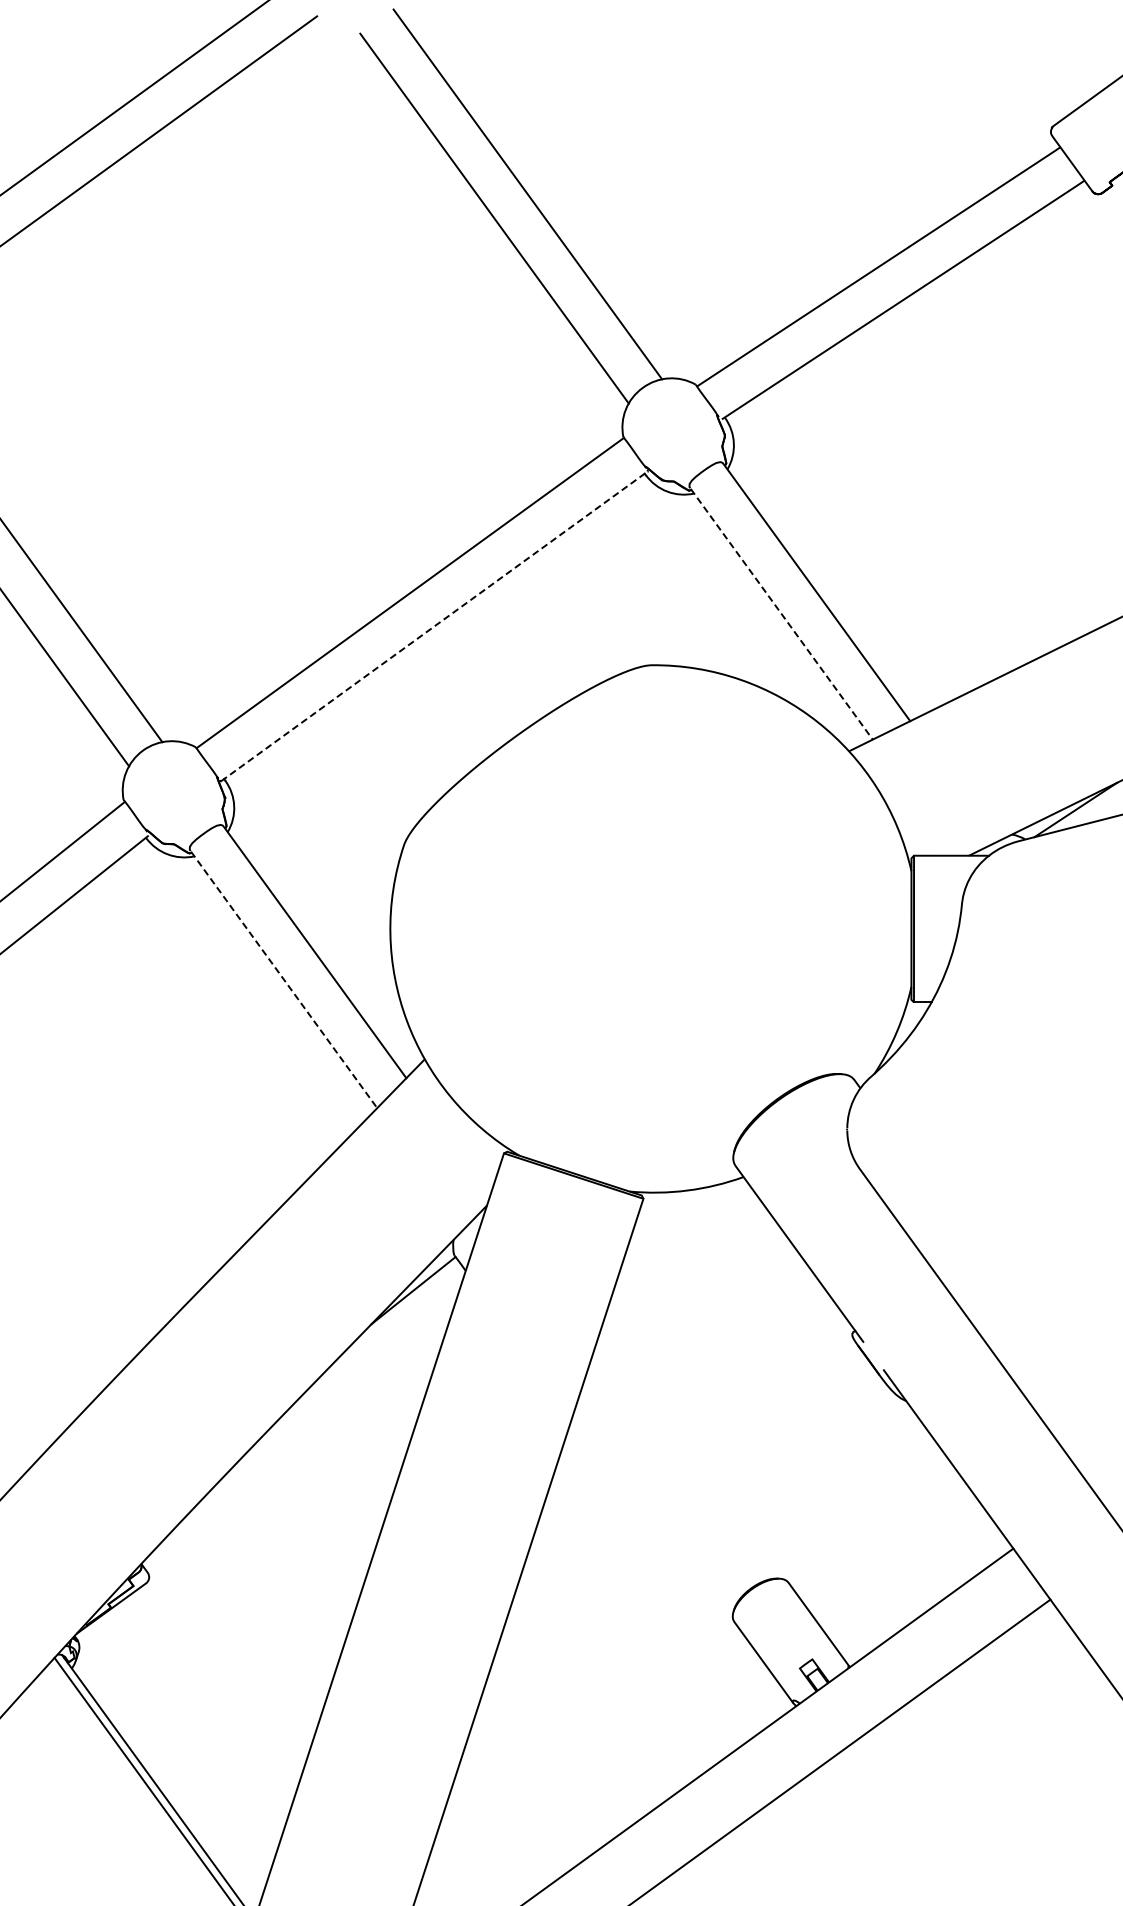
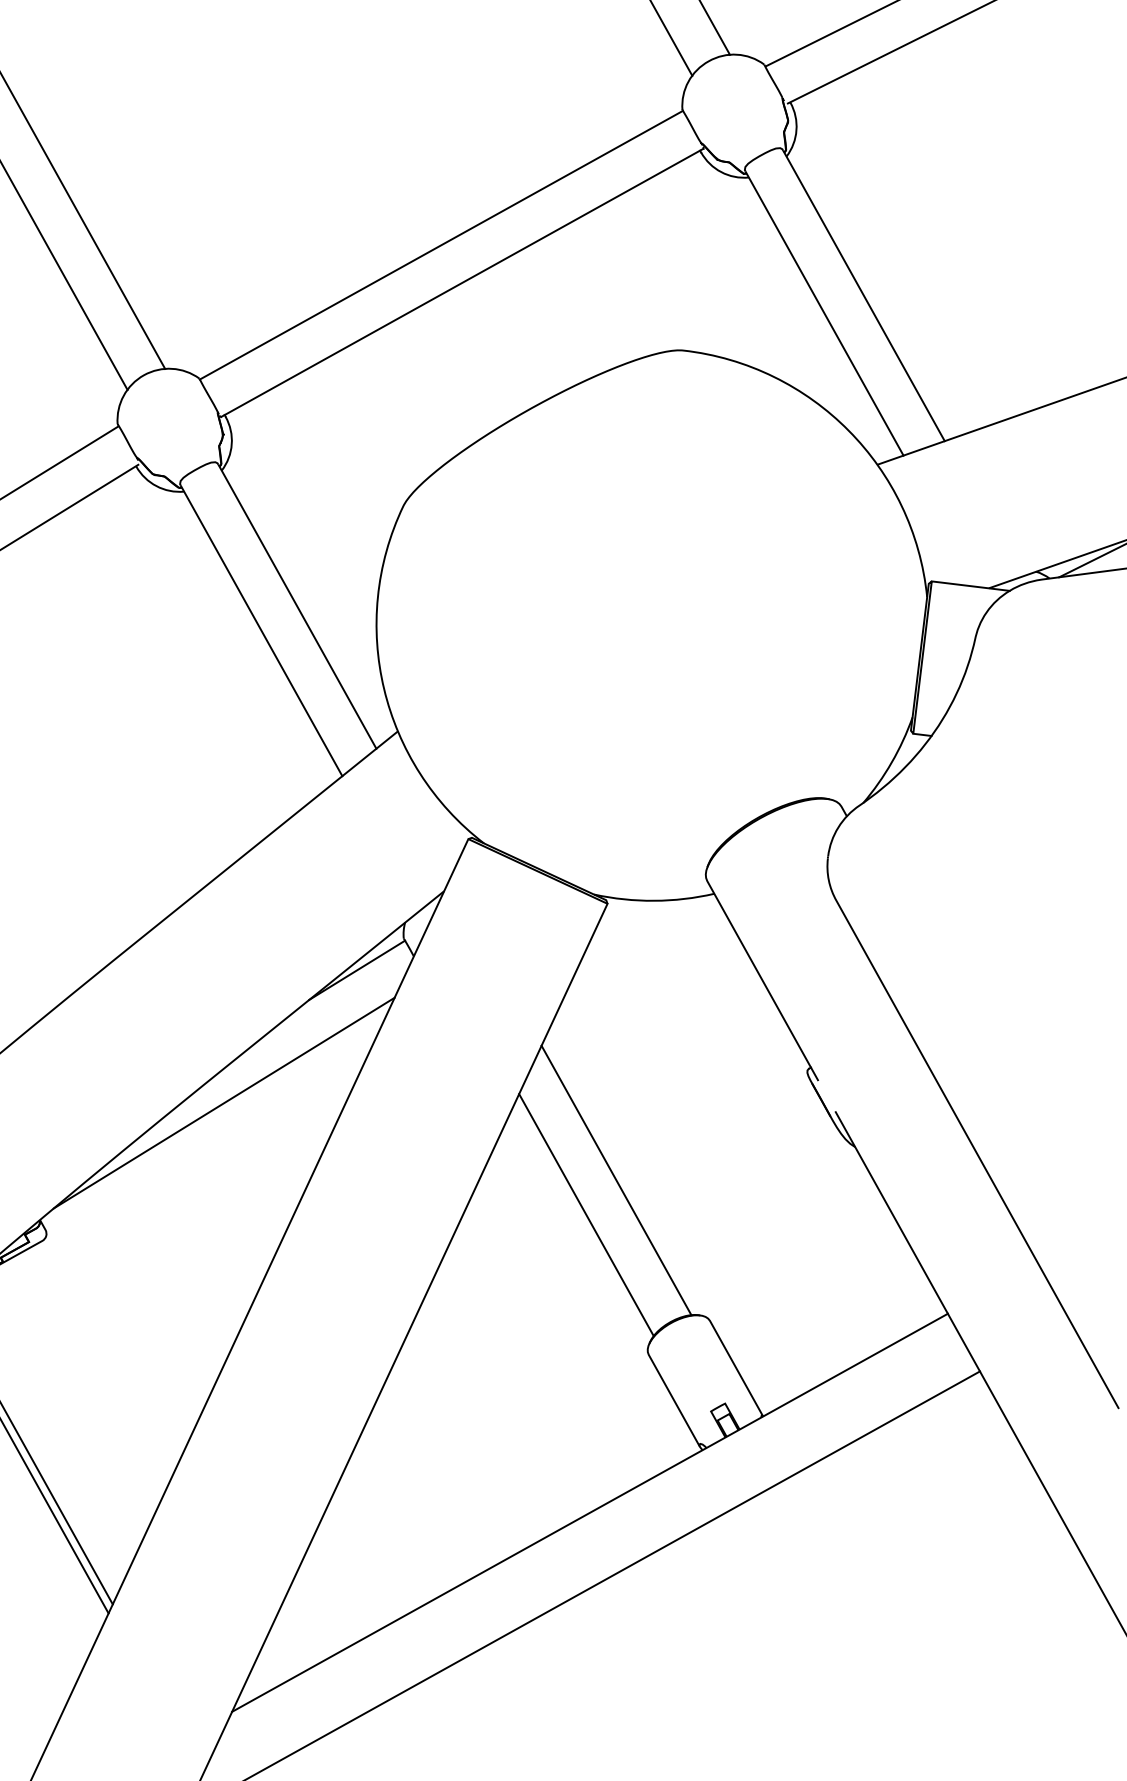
line: (781, 614) -> (824, 314), dashed -> solid
line: (434, 626) -> (462, 282), dashed -> solid
line: (284, 980) -> (262, 631), dashed -> solid
line: (302, 1431) -> (224, 1102), added
line: (683, 1460) -> (616, 1180), added
line: (658, 1496) -> (585, 1214), added

